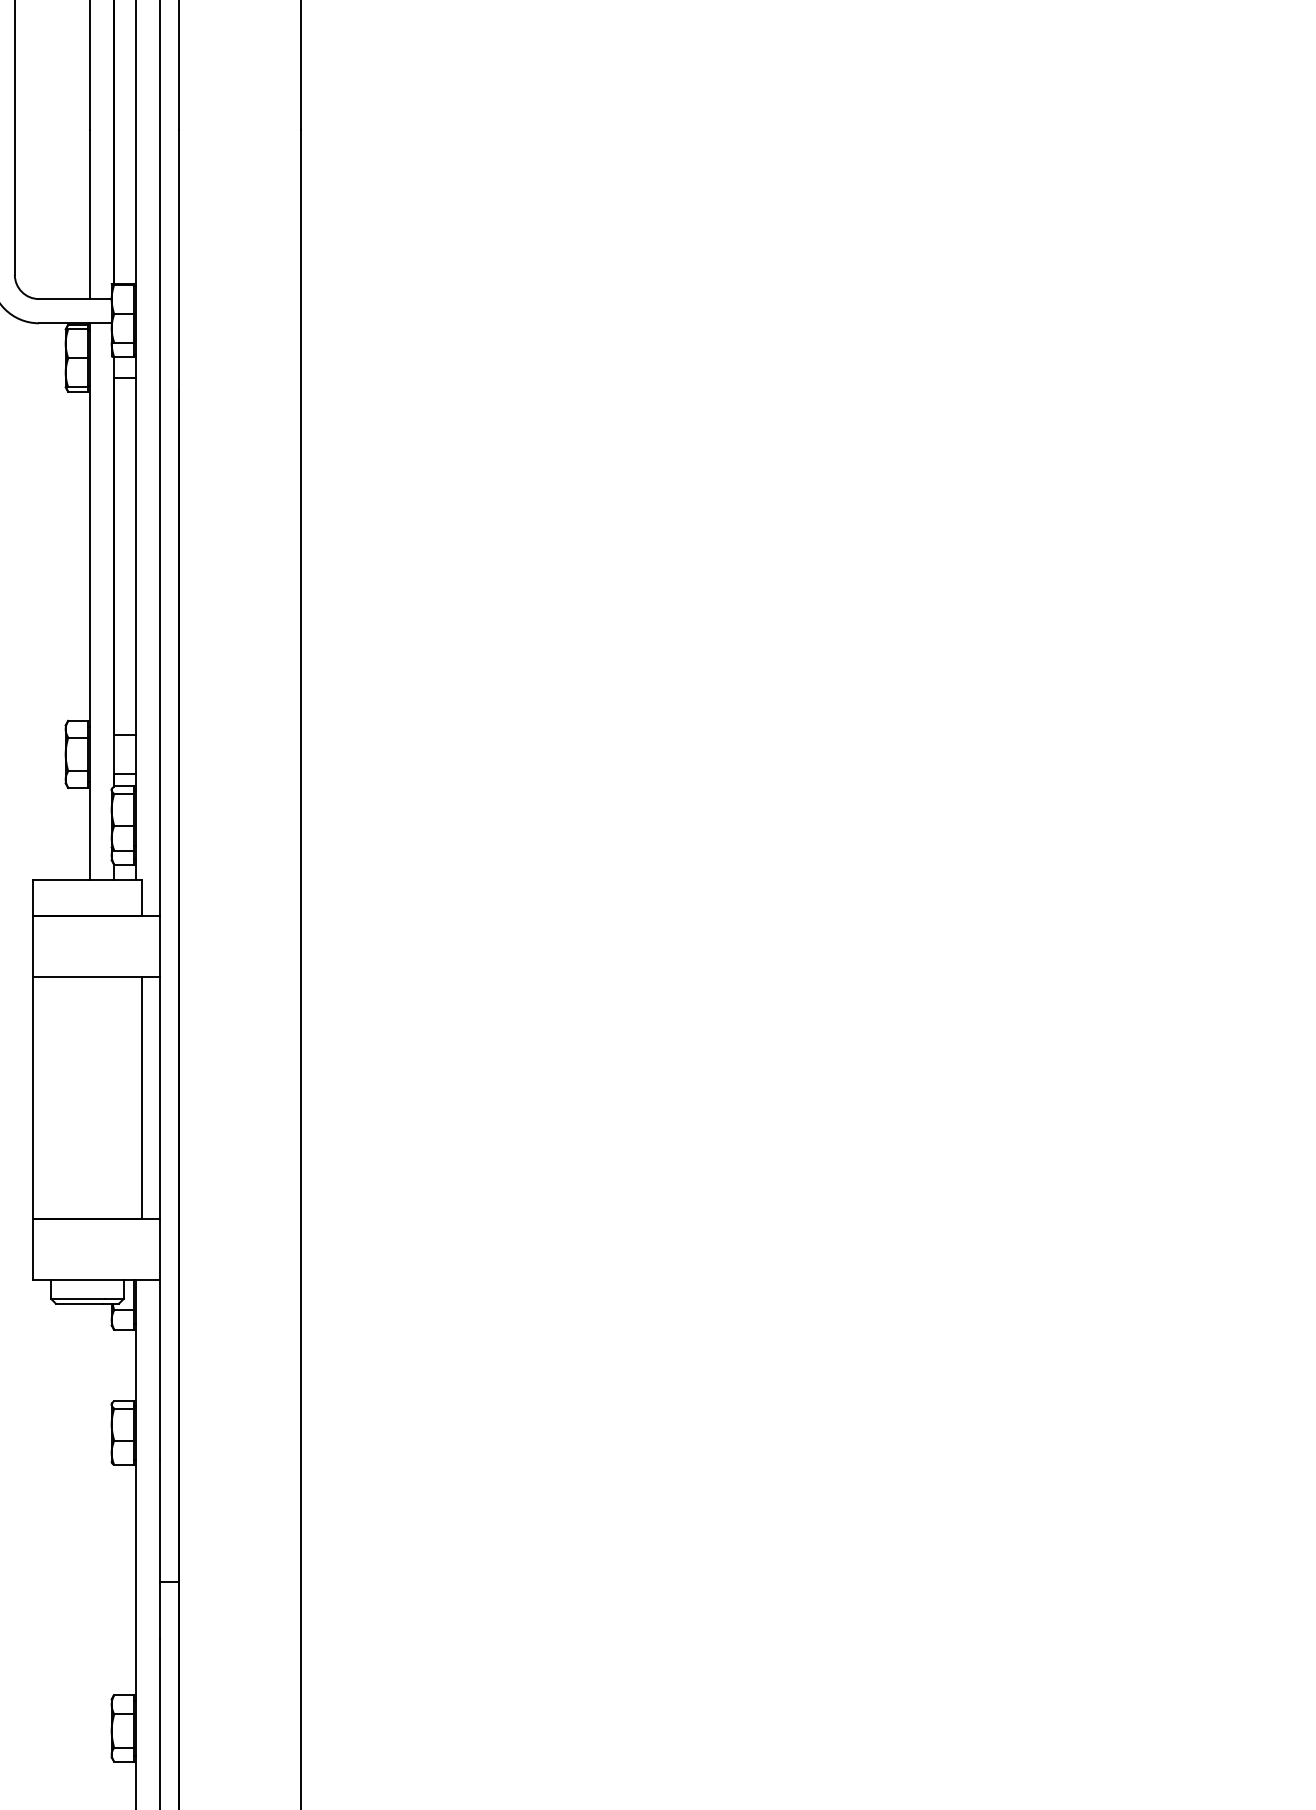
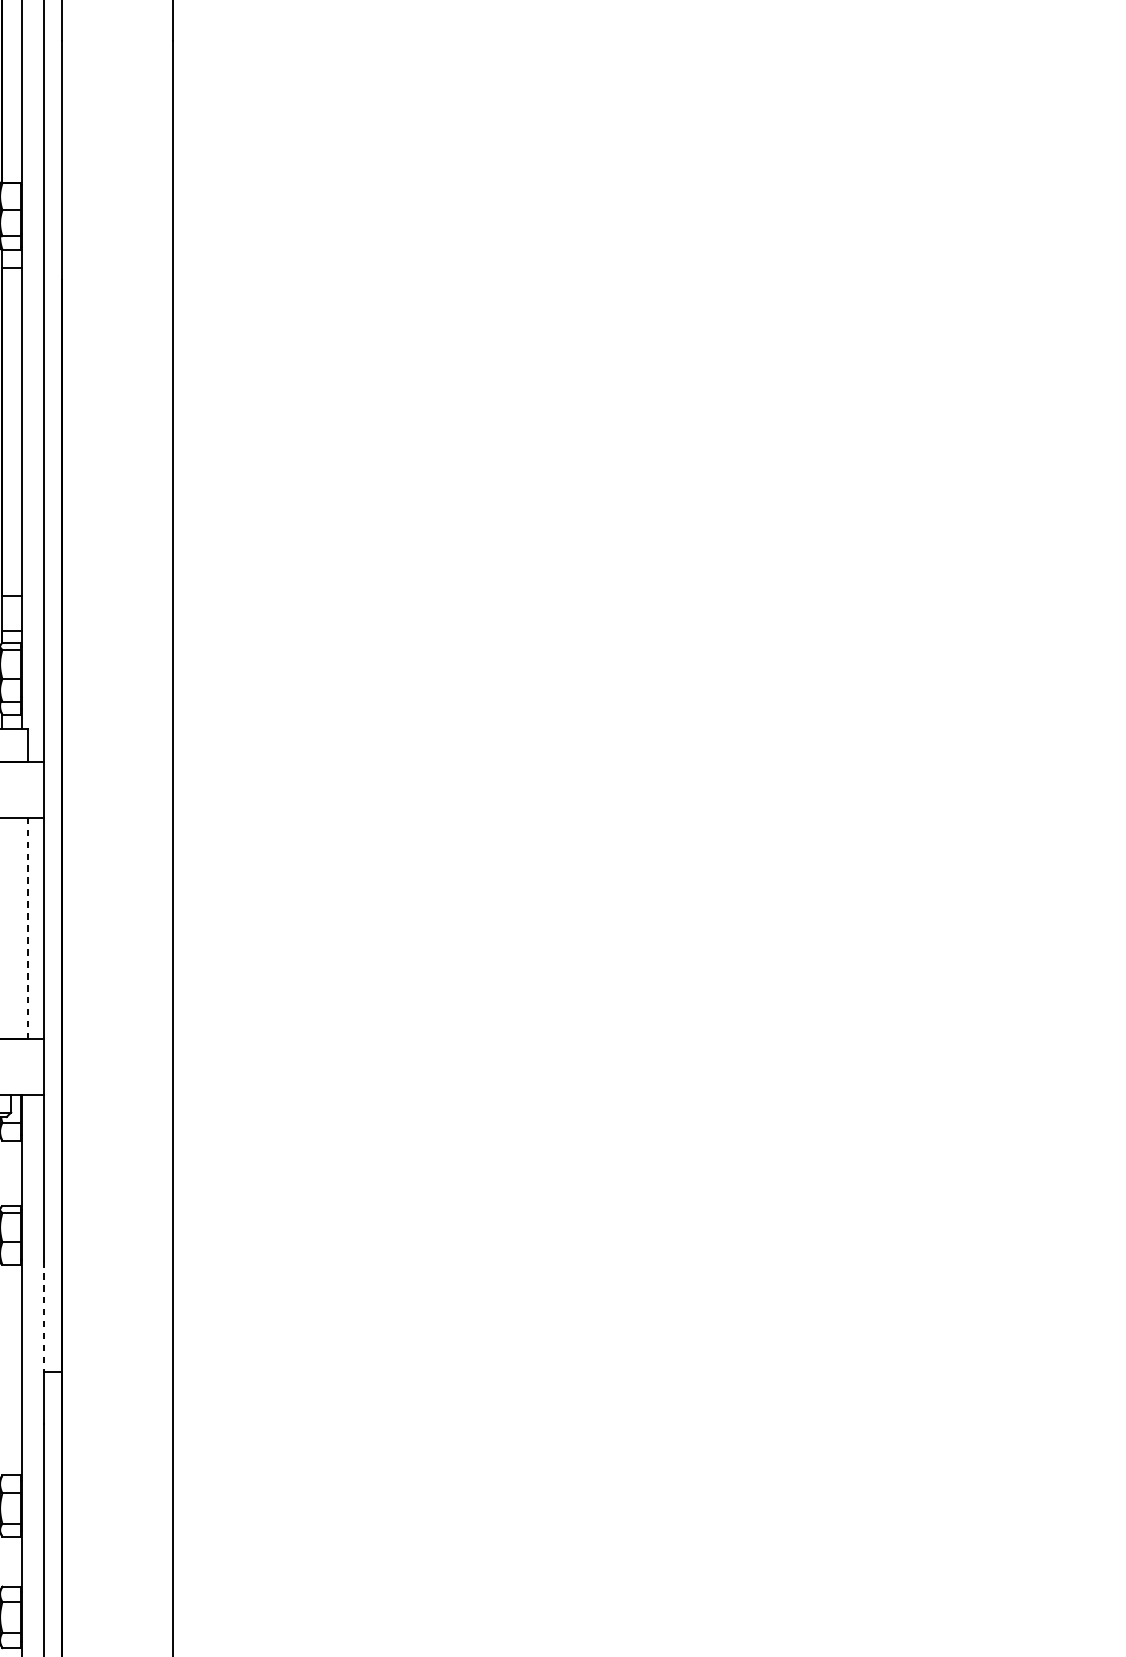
line: (141, 1097) -> (27, 927), solid -> dashed
line: (160, 1521) -> (44, 1316), solid -> dashed

